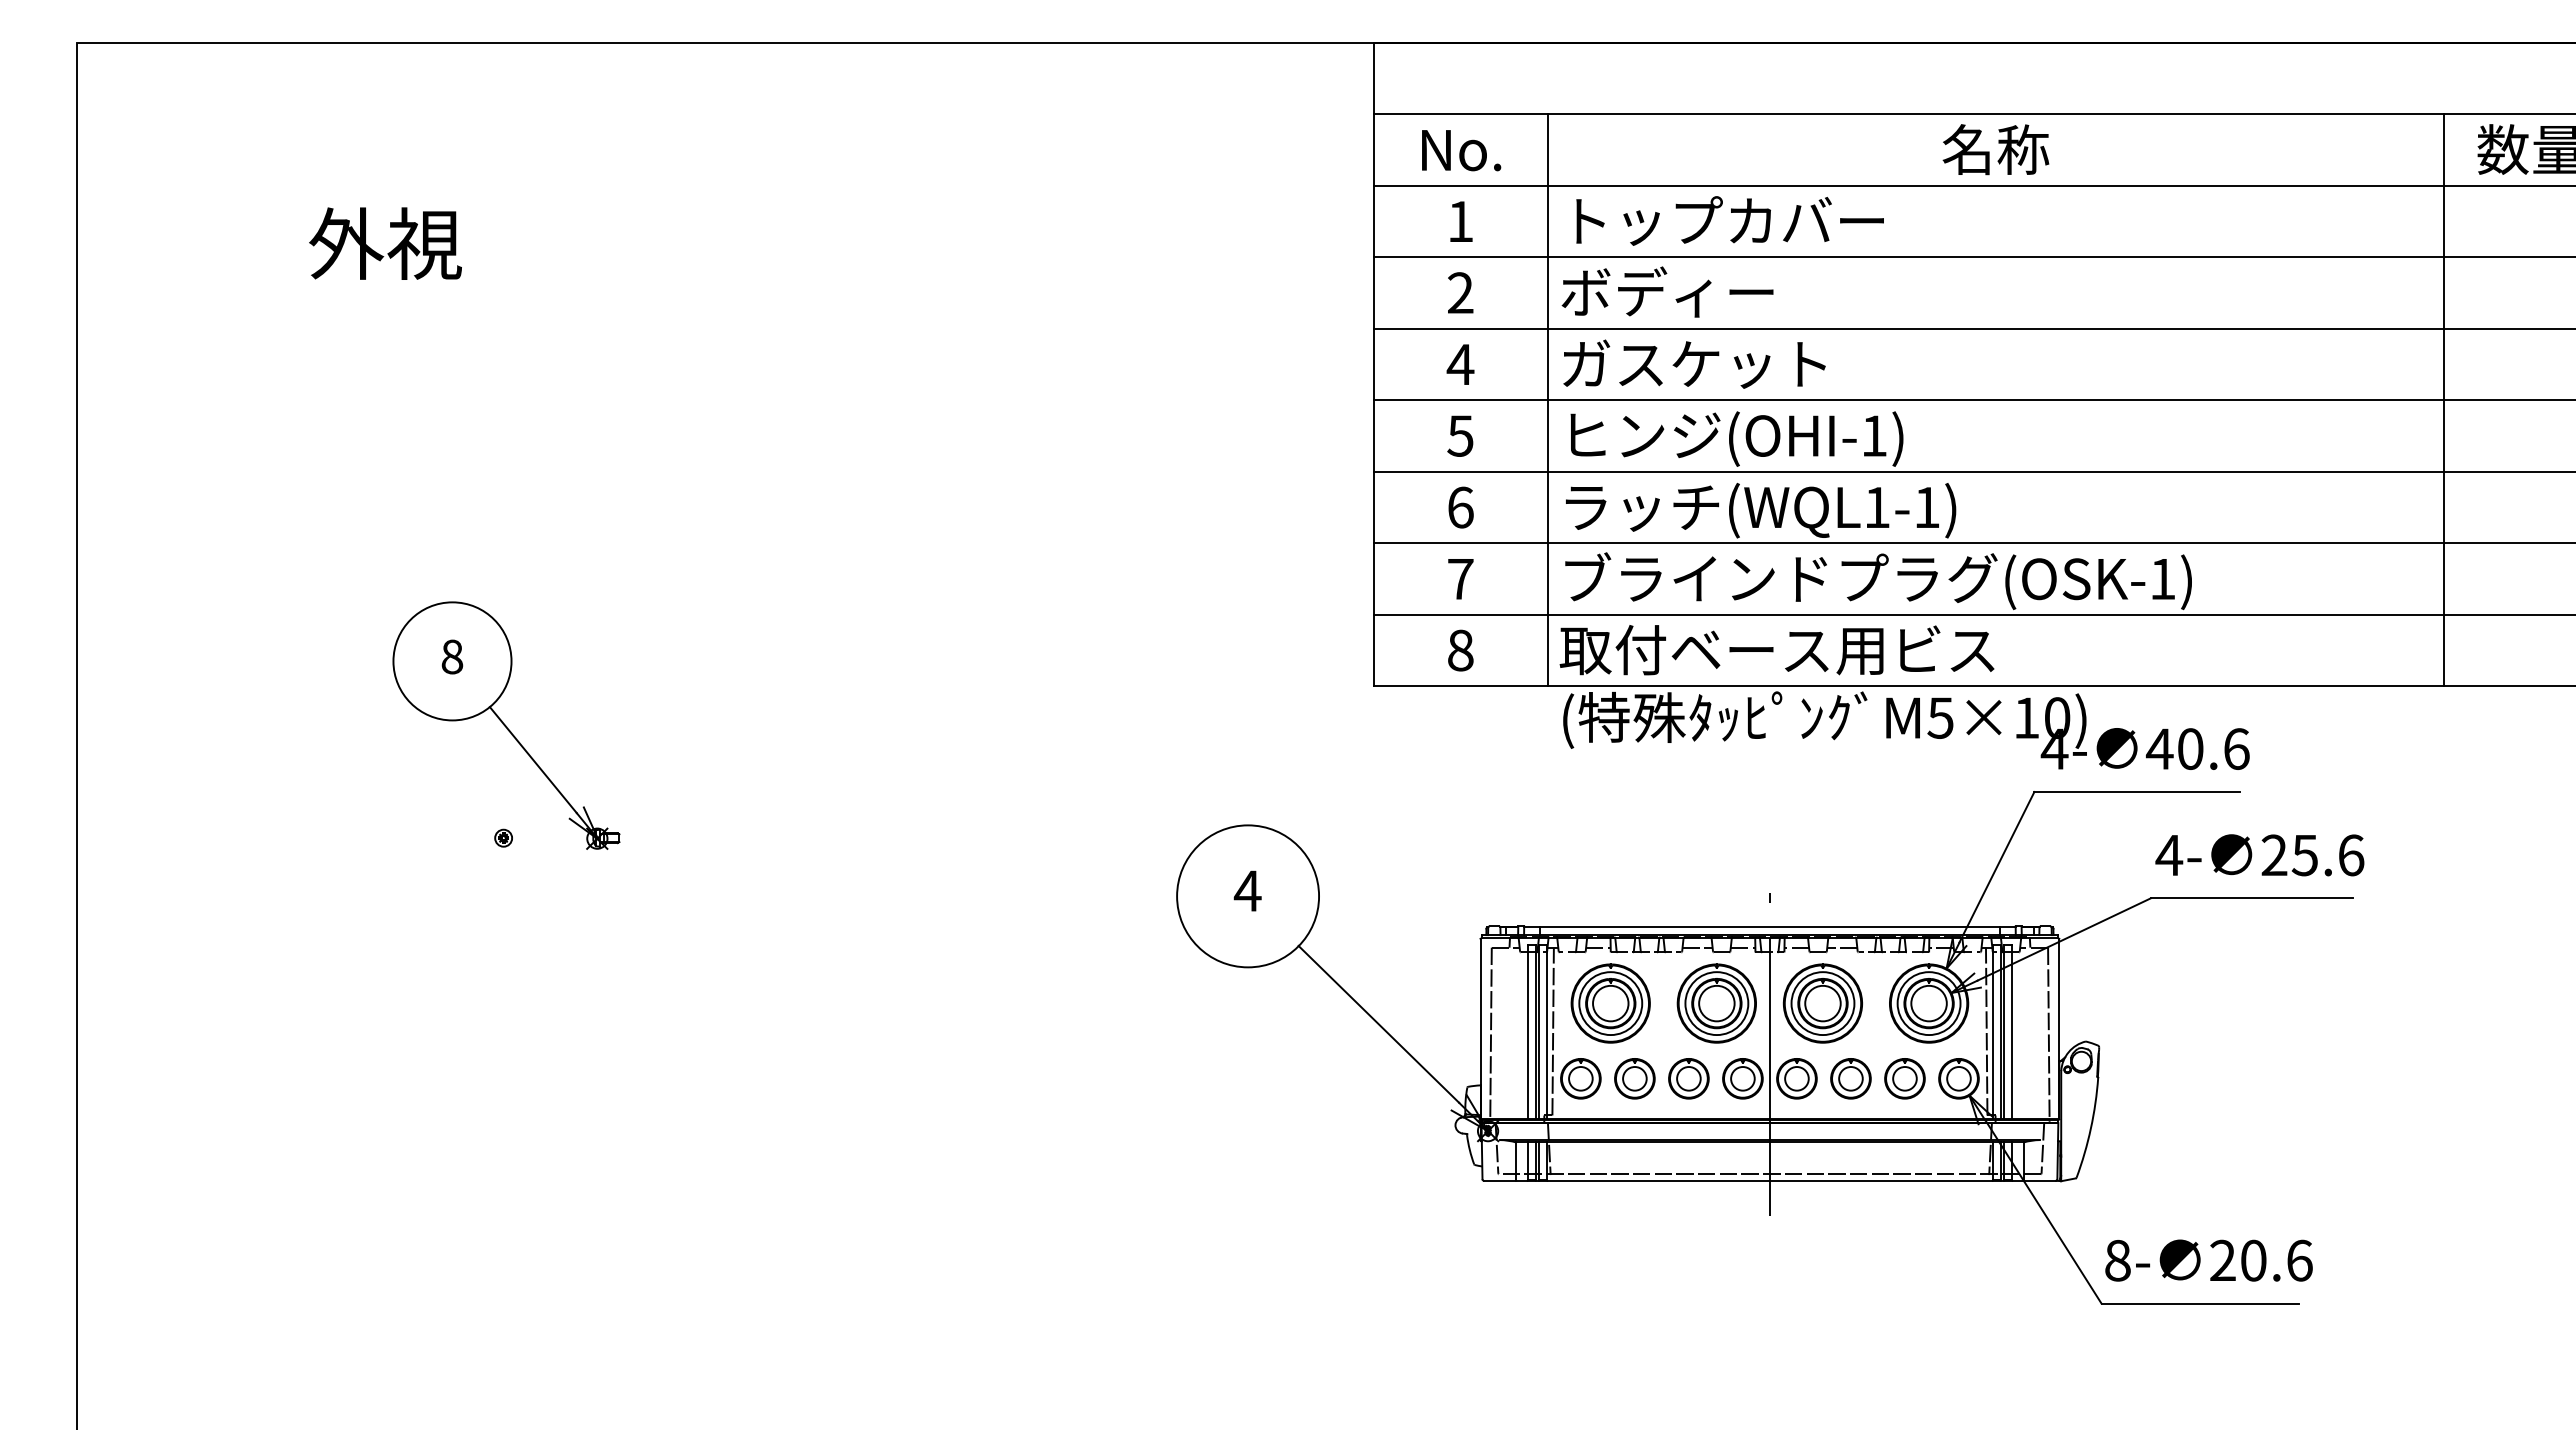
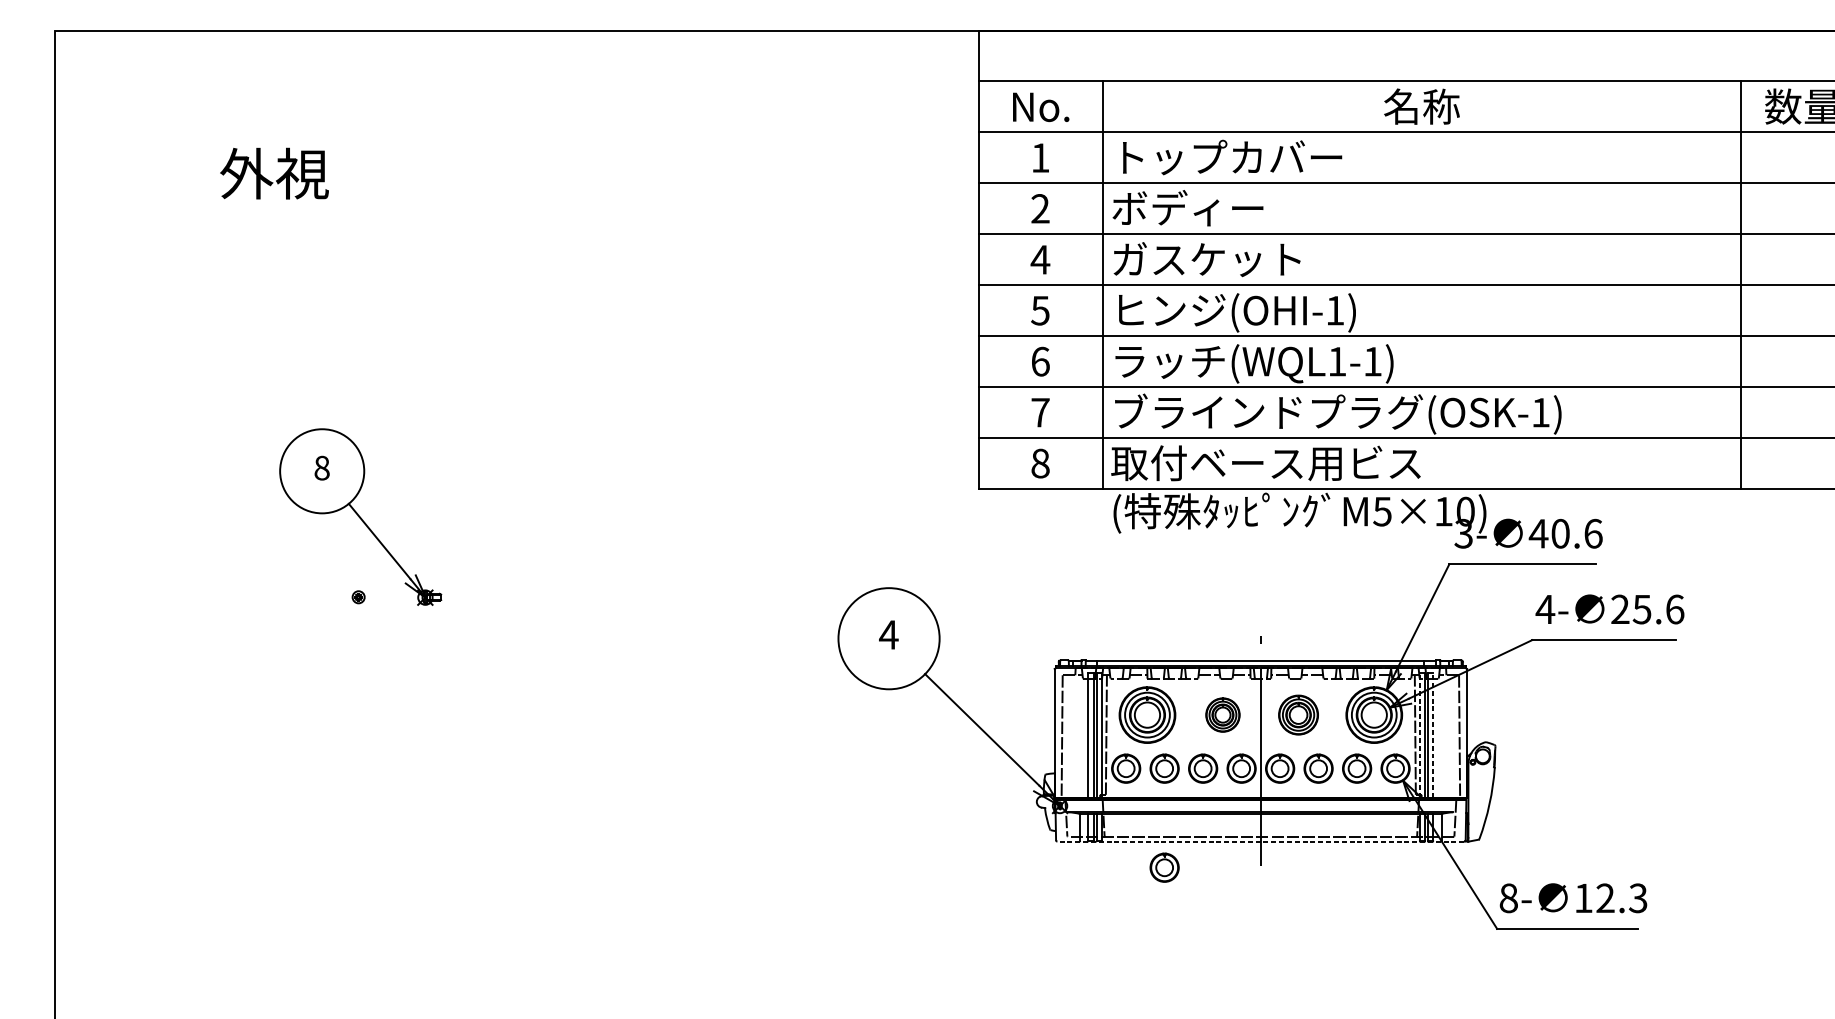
text: (2054, 749) -> (1463, 534), 4- -> 3-
part: (1716, 1003) -> (1222, 715), size x0.6
part: (1822, 1003) -> (1298, 715), size x0.7
line: (1992, 1031) -> (1419, 735), solid -> dashed
line: (2012, 1031) -> (1433, 735), solid -> dashed
line: (1769, 1181) -> (1260, 841), solid -> dashed
part: (1634, 1217) -> (1164, 867), added
text: (2261, 1260) -> (1611, 898), 20.6 -> 12.3

